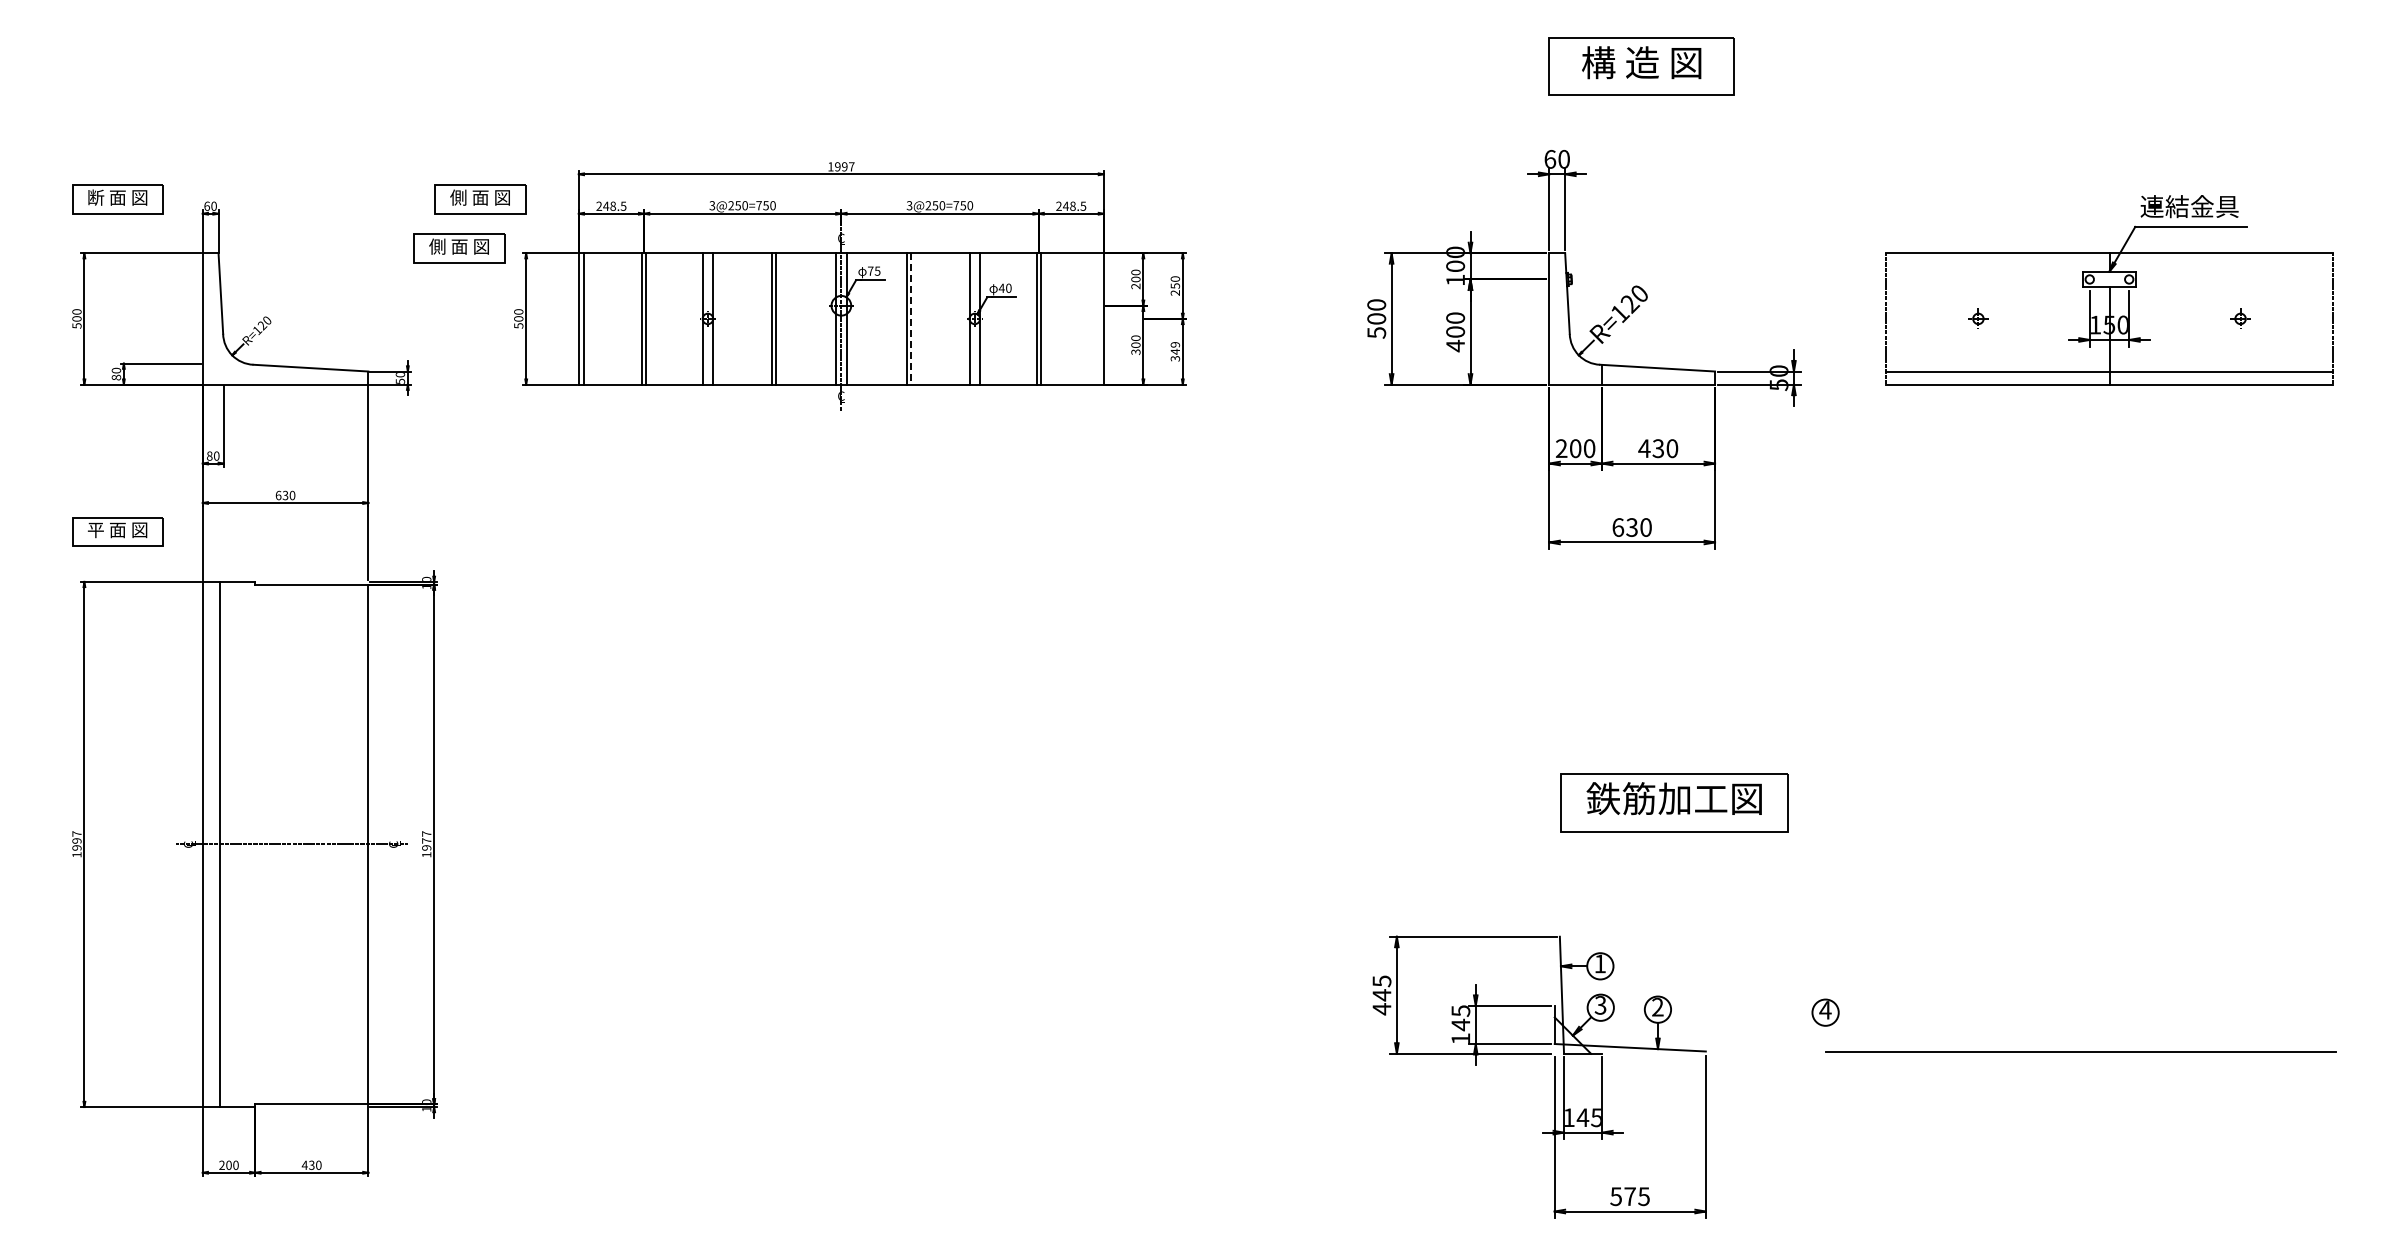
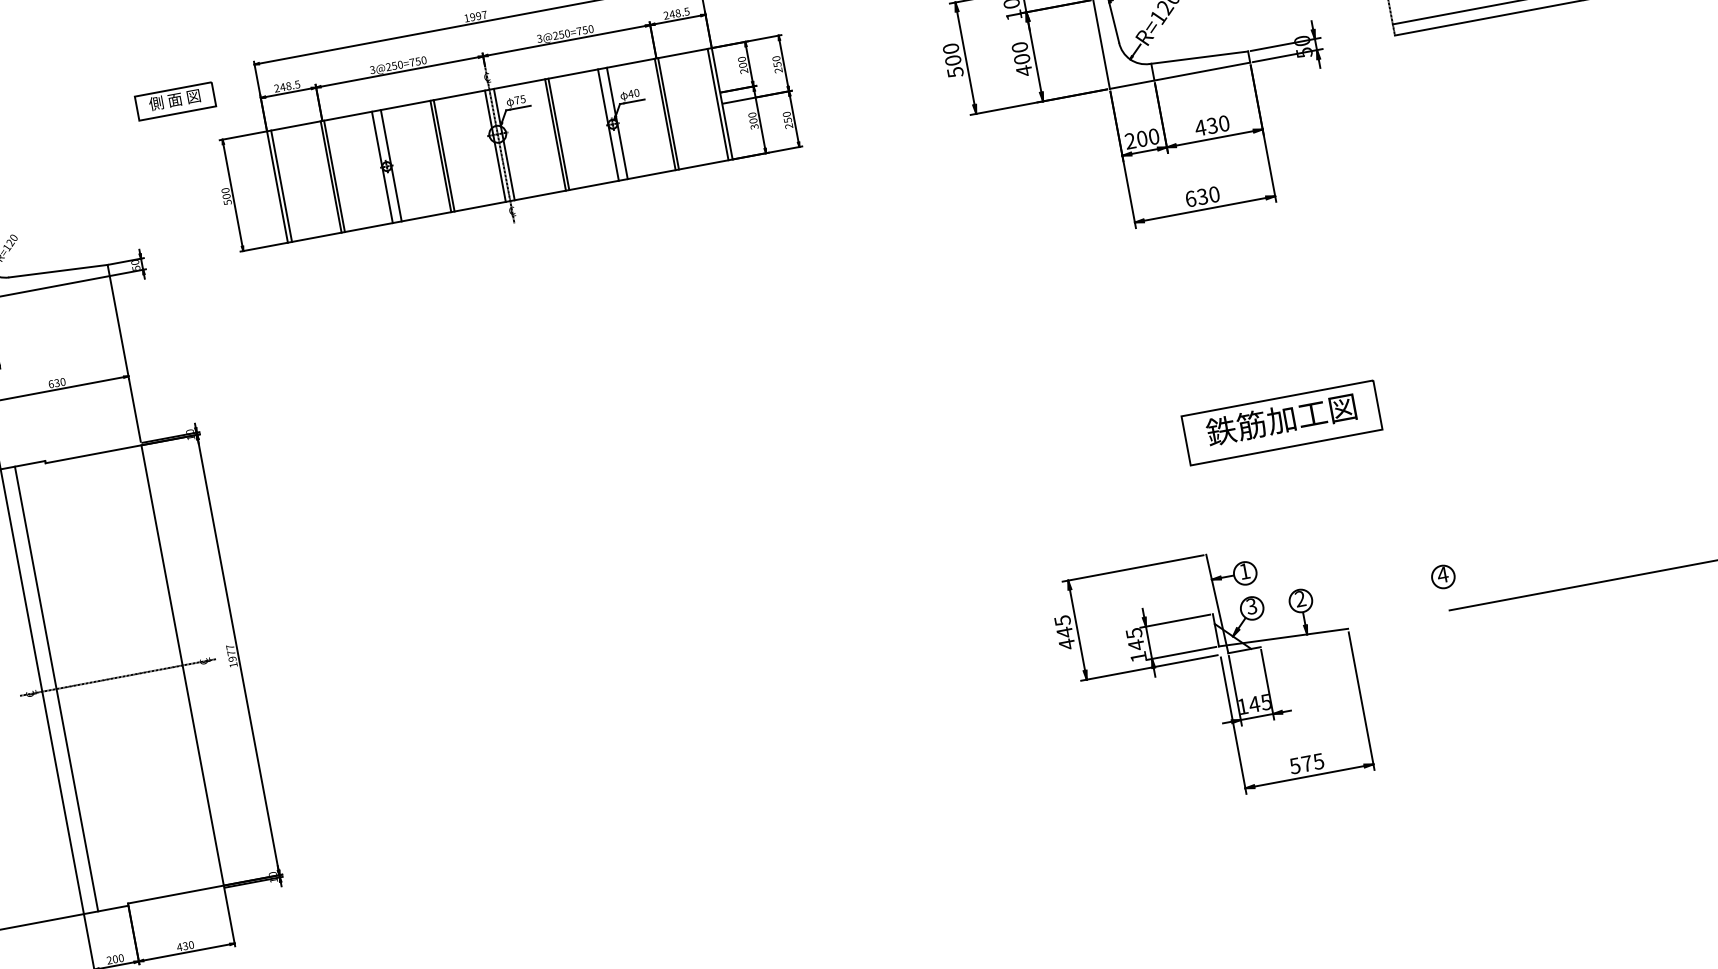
part: (459, 248) -> (165, 146), removed
line: (911, 318) -> (559, 133), dashed -> solid
line: (1099, 318) -> (718, 104), added
line: (1123, 318) -> (738, 100), added
text: (1175, 351) -> (788, 120), 349 -> 250

